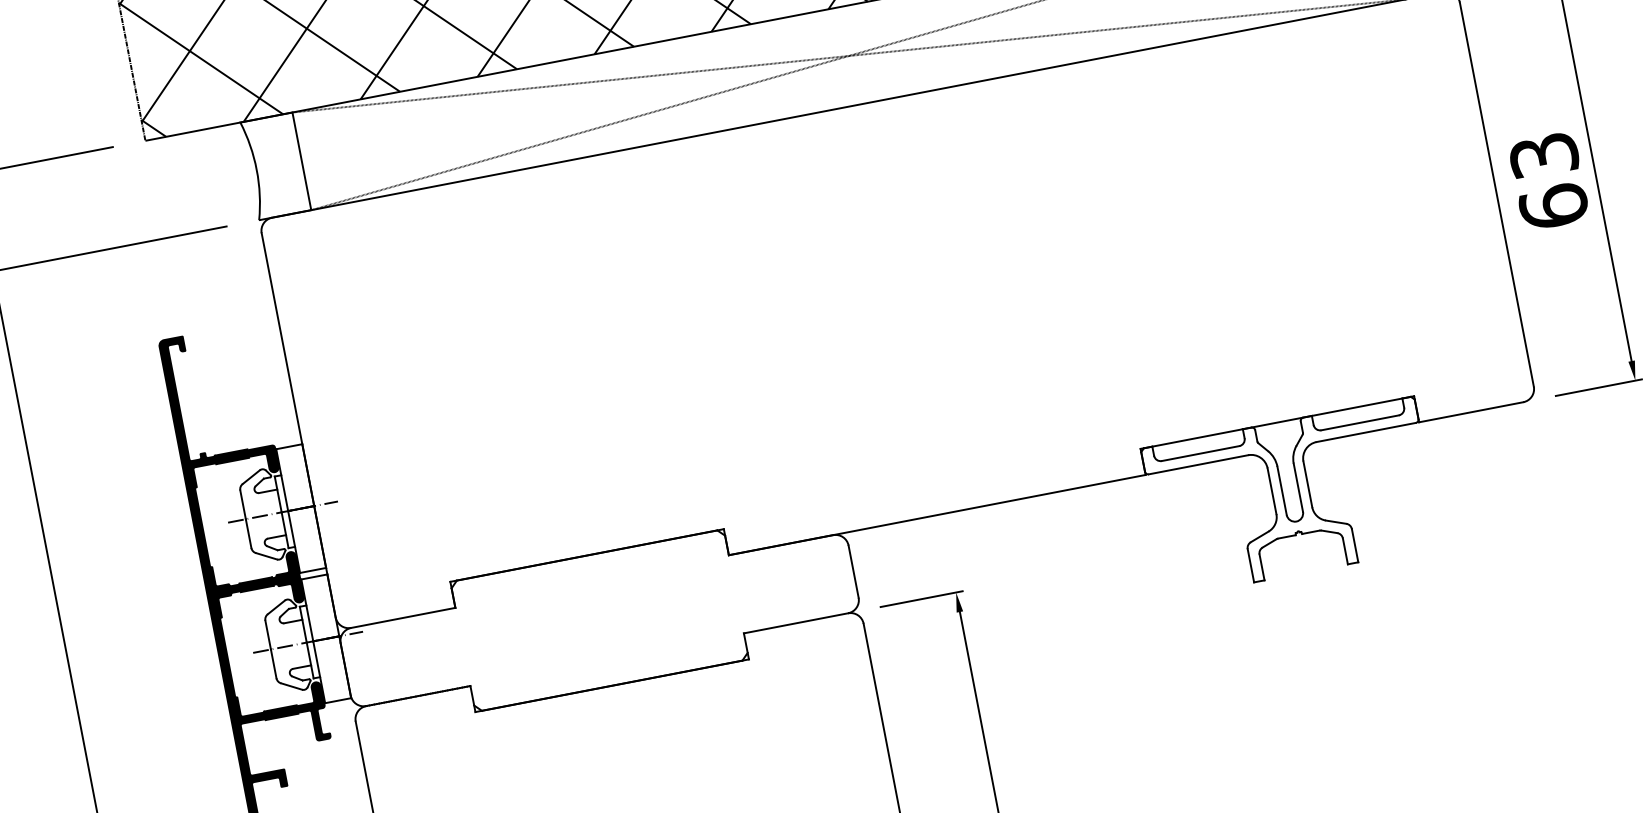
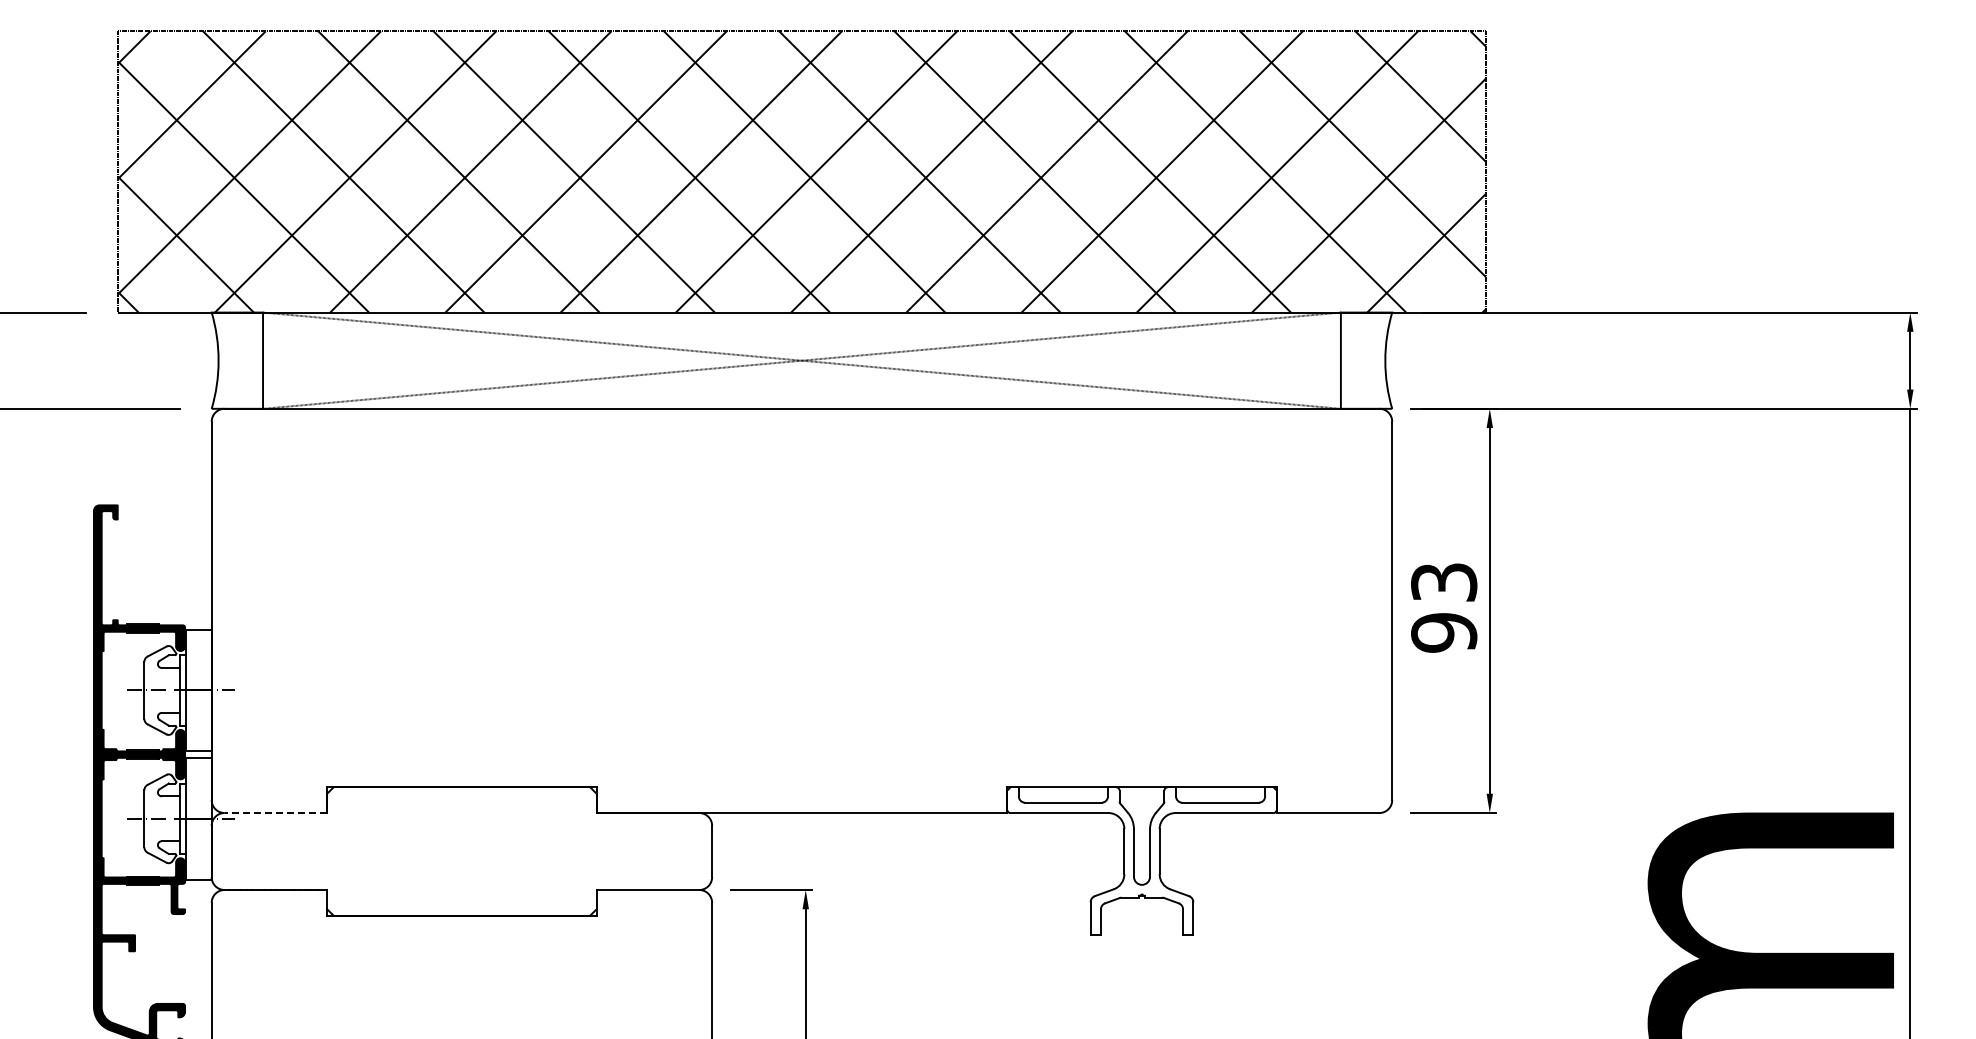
text: (1554, 206) -> (1444, 632), 63 -> 93
line: (403, 618) -> (275, 813), solid -> dashed

